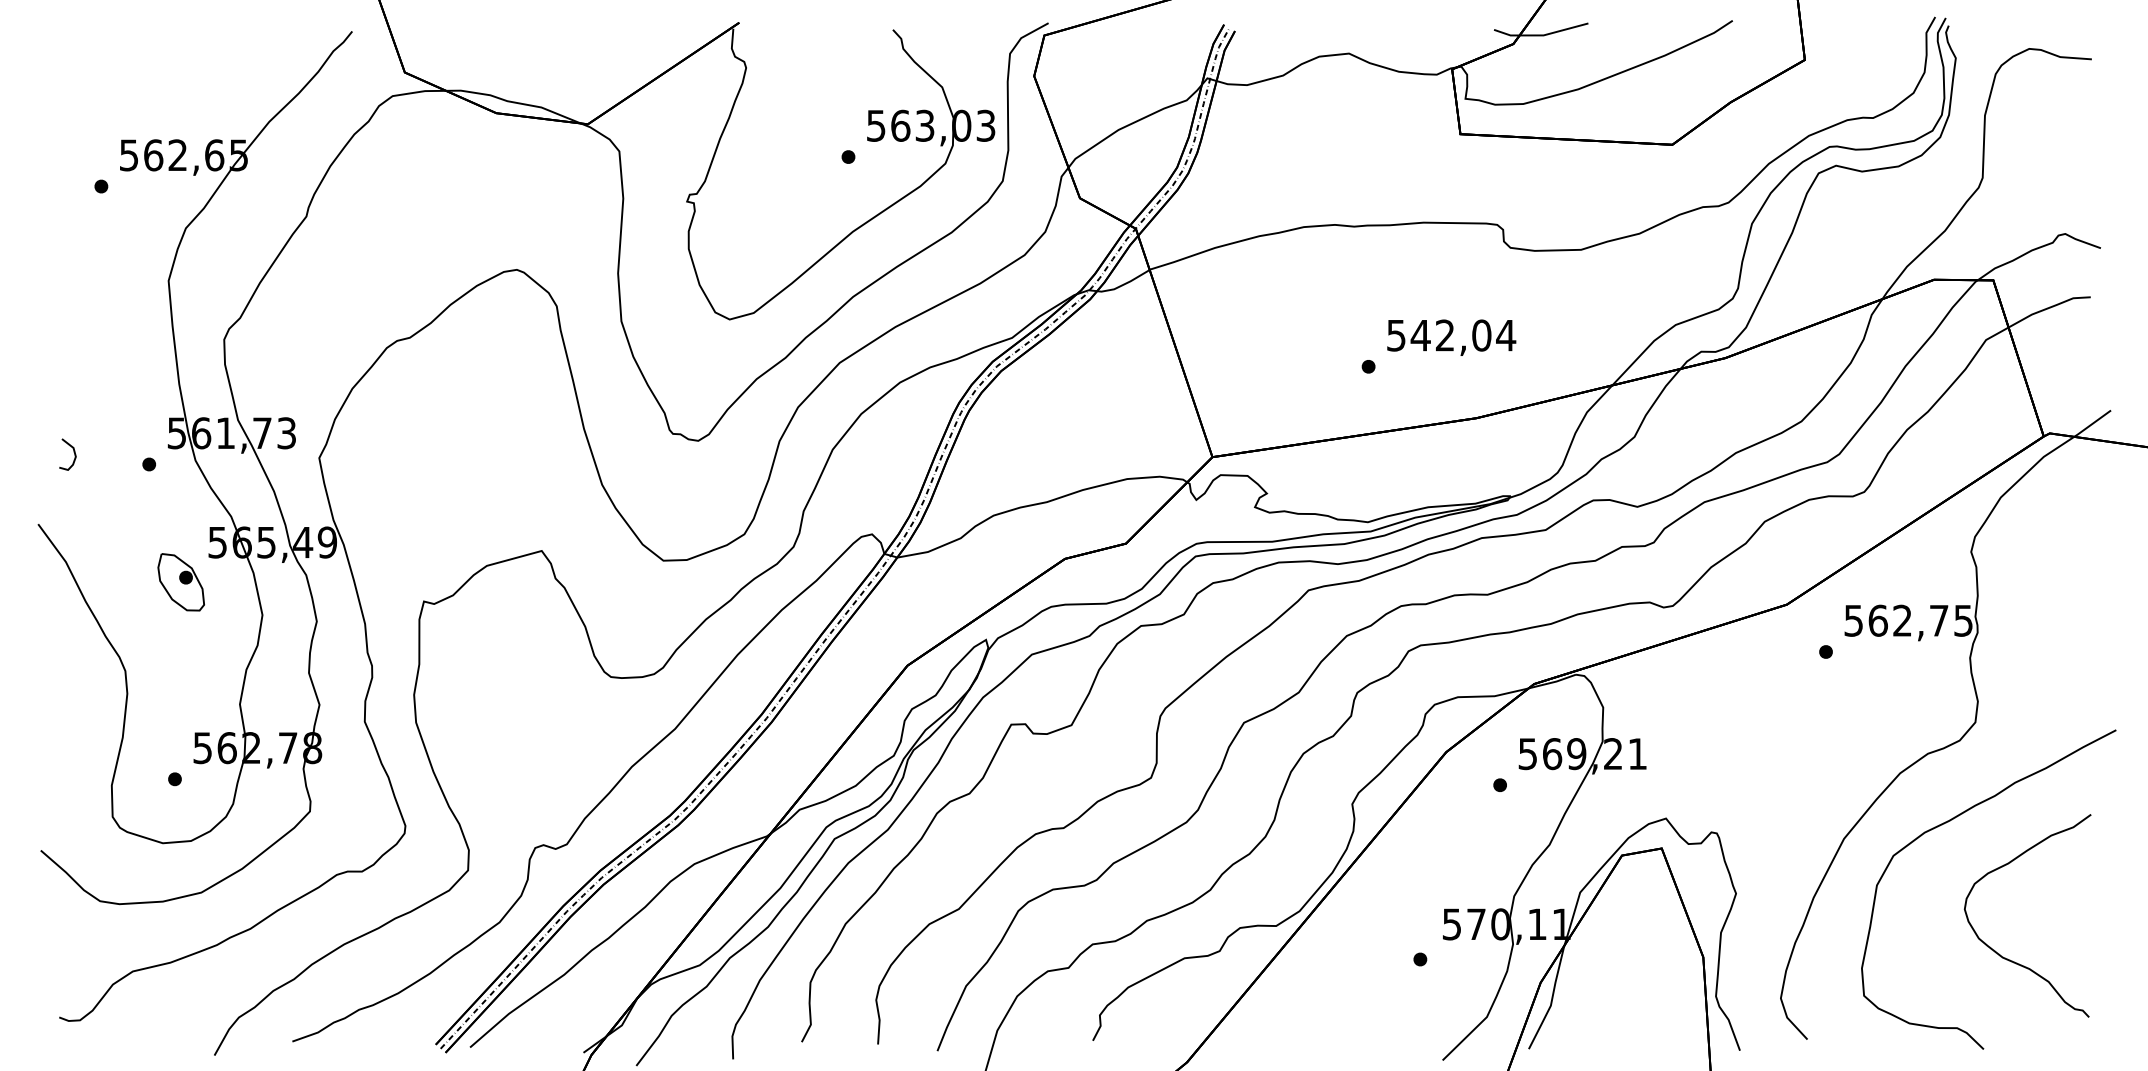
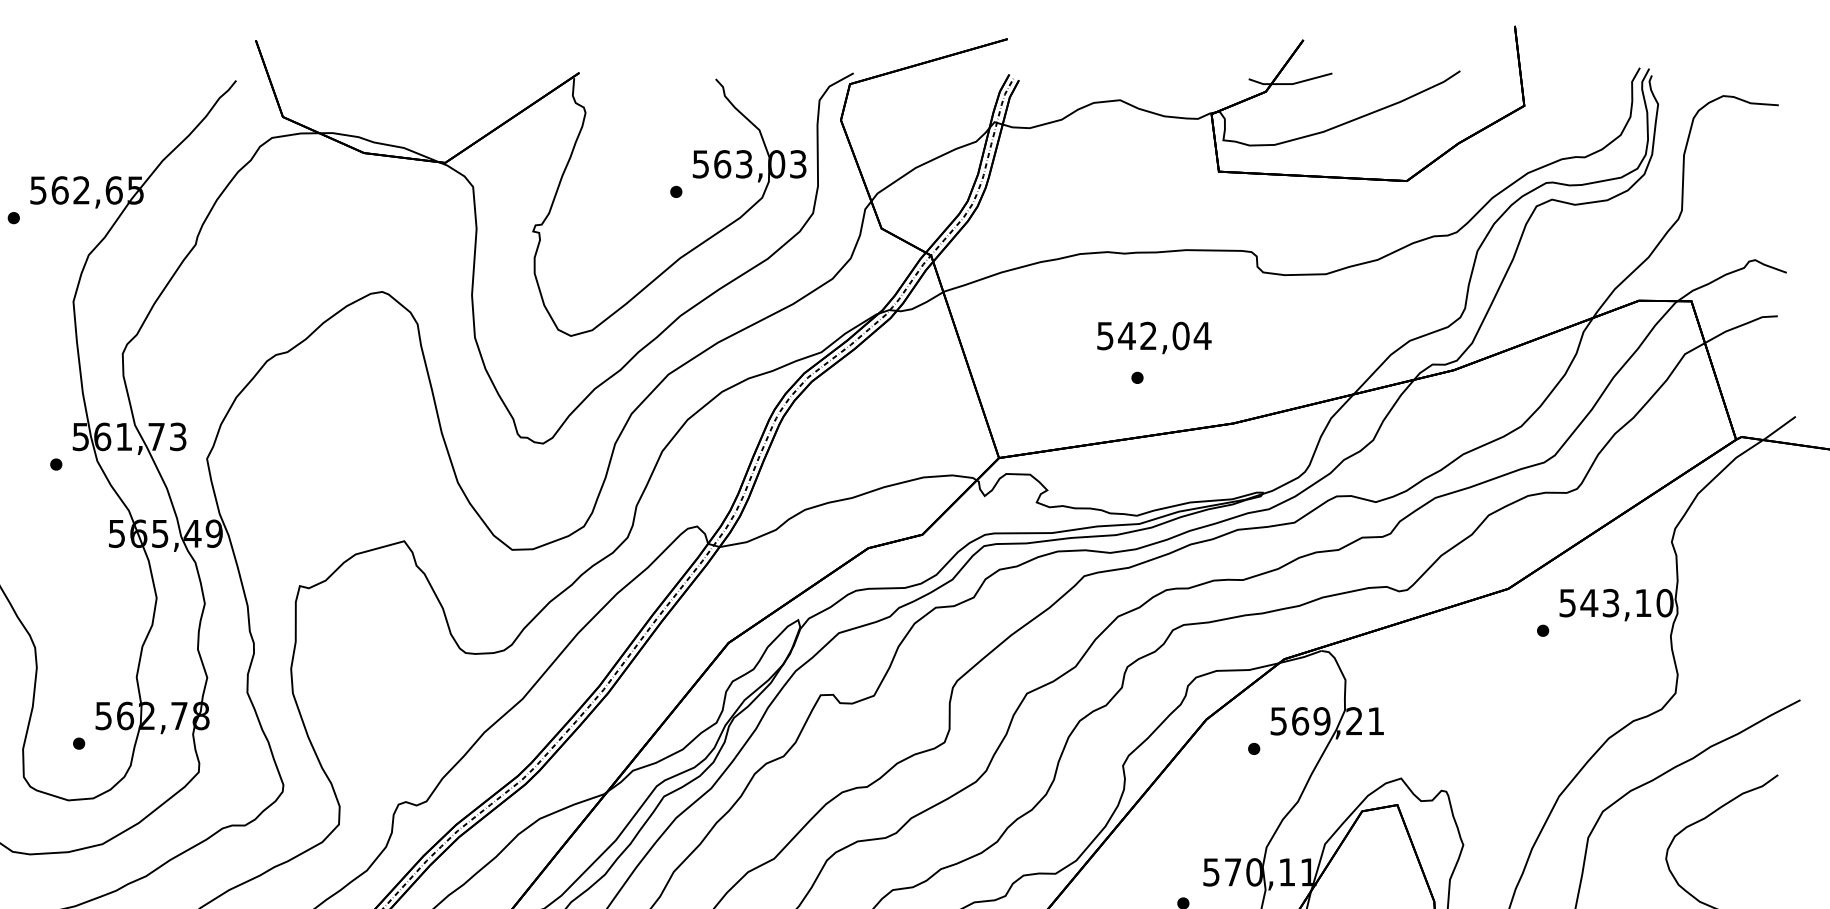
text: (1451, 337) -> (1154, 337), moved
part: (180, 582) -> (83, 569), removed
text: (1920, 620) -> (1626, 602), 562,75 -> 543,10

